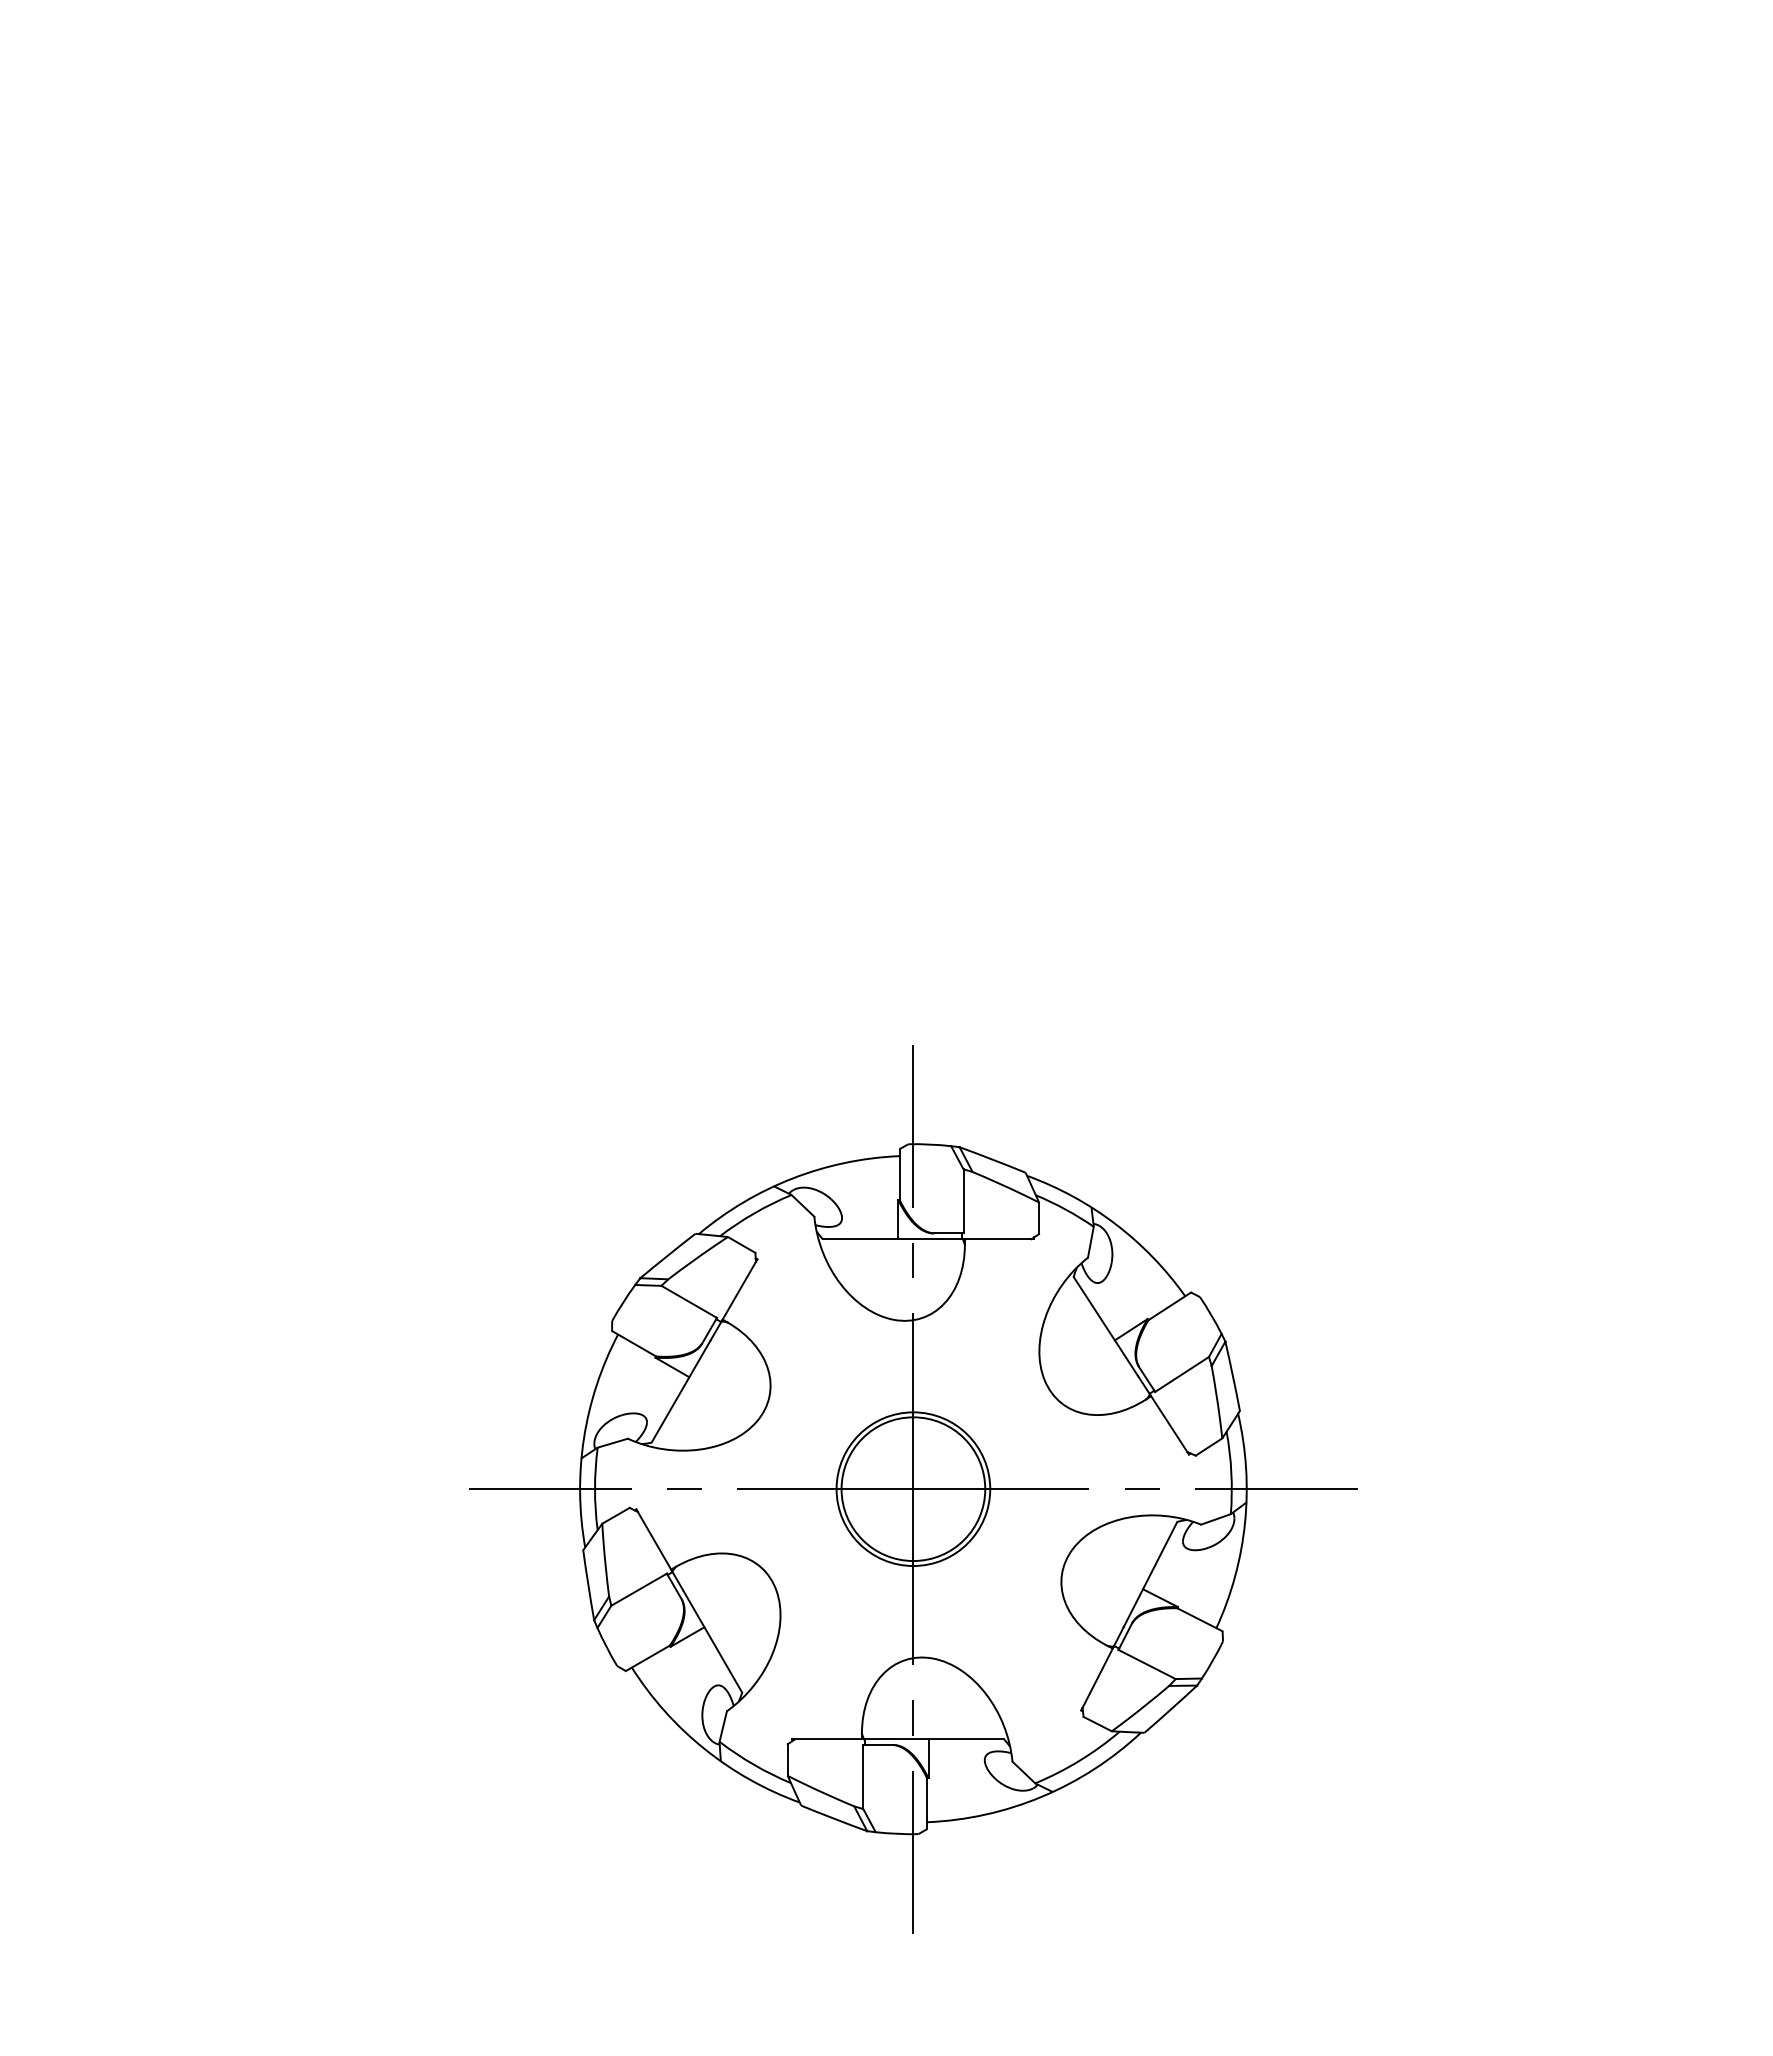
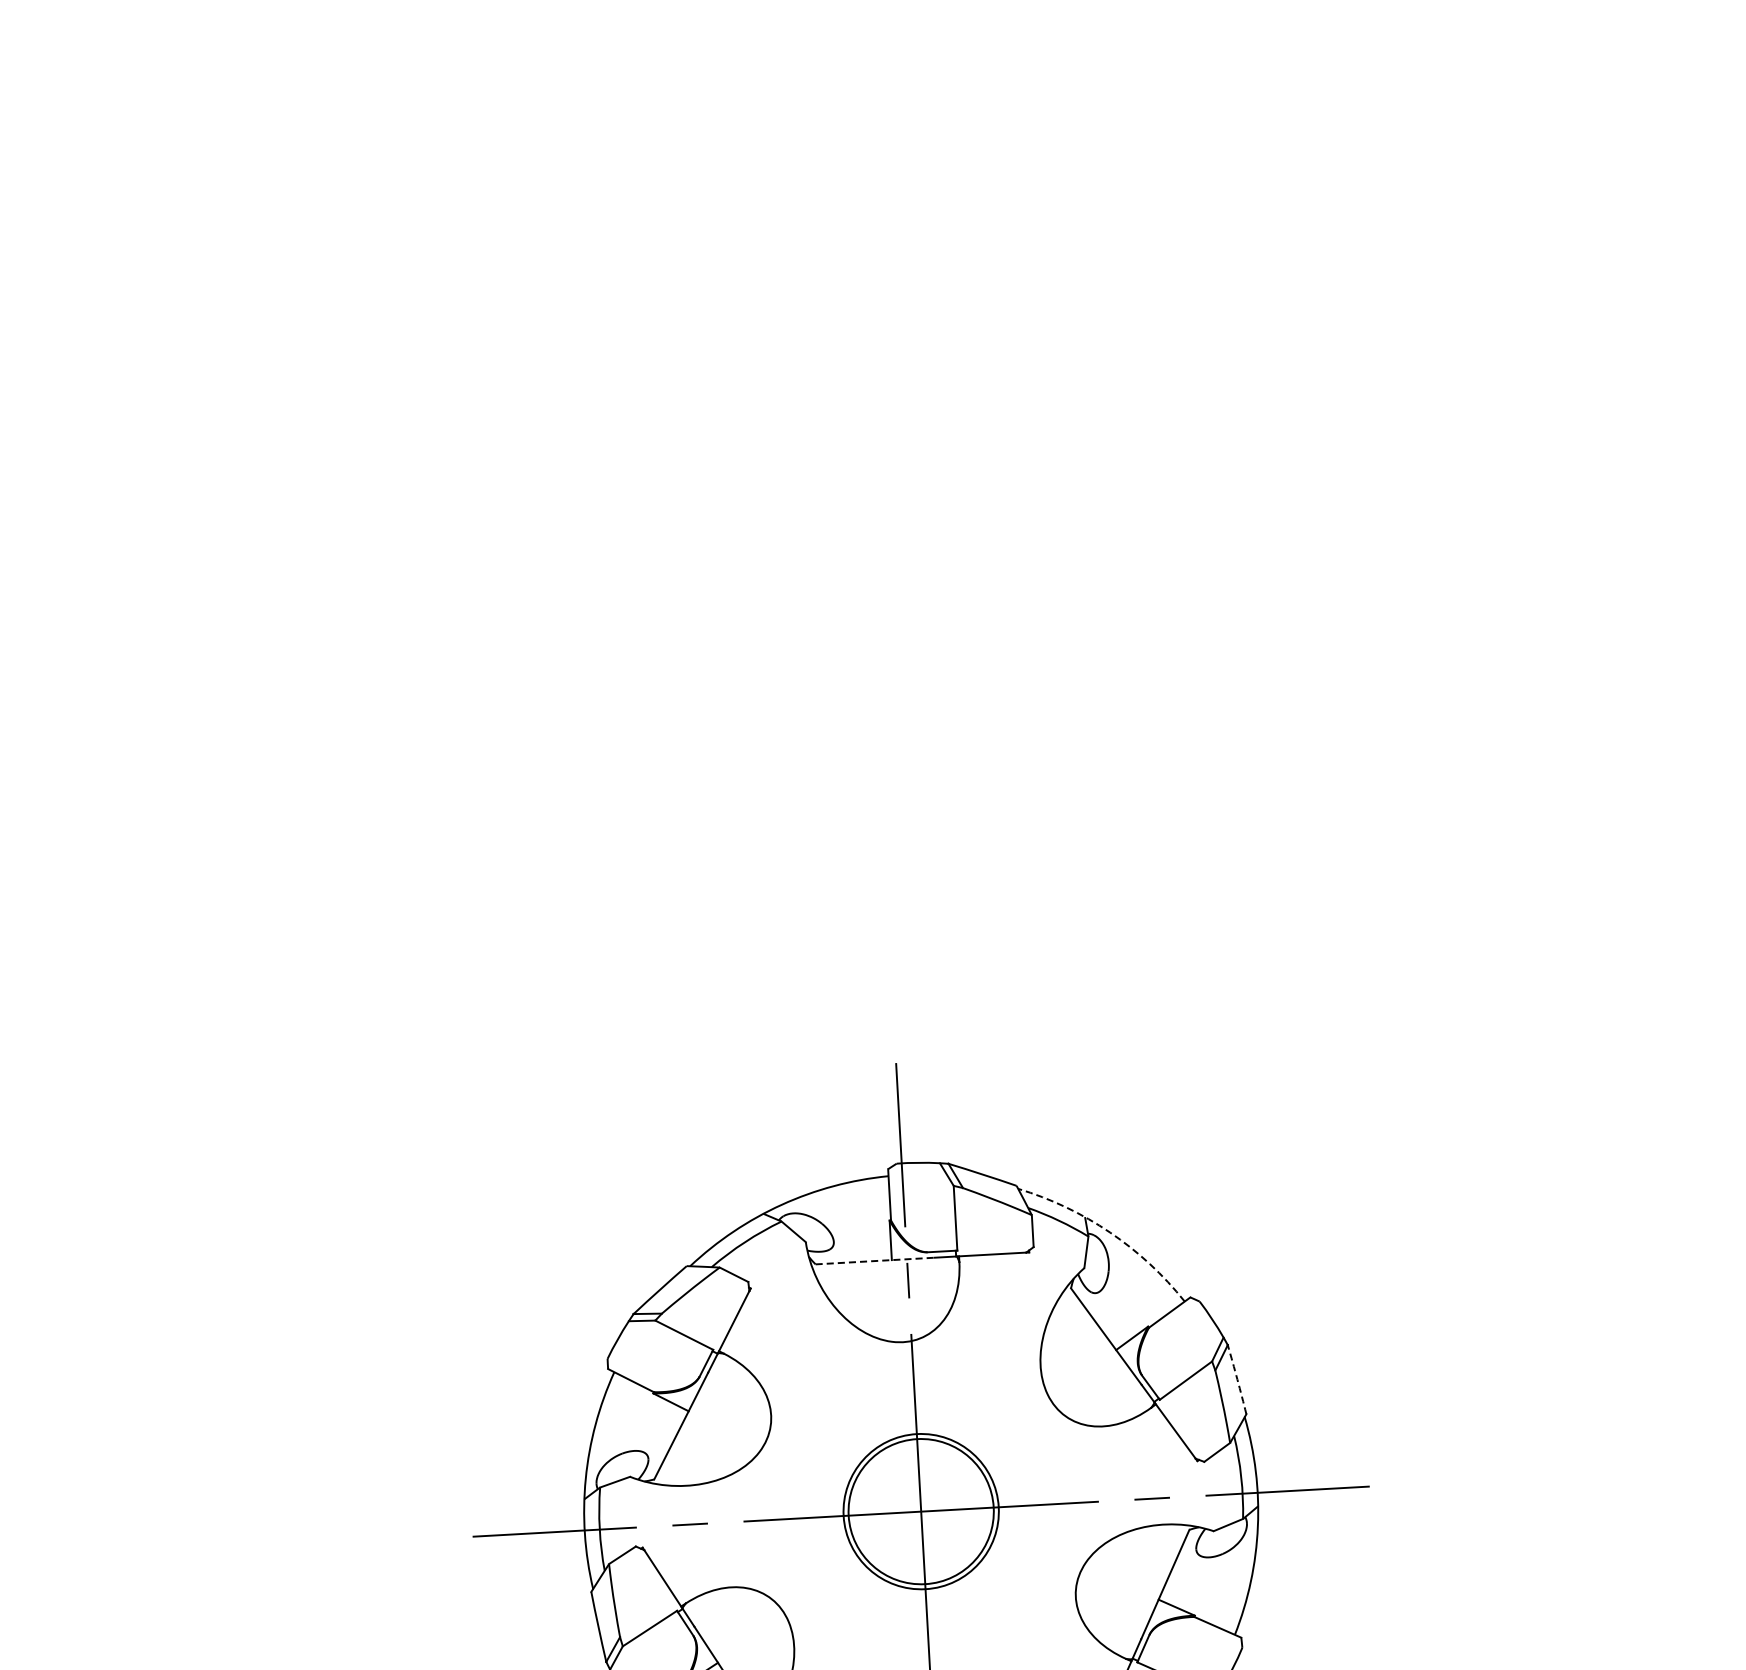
arc: (1115, 1223) -> (1110, 1232), solid -> dashed
line: (882, 1239) -> (875, 1261), solid -> dashed
arc: (1232, 1376) -> (1236, 1379), solid -> dashed

